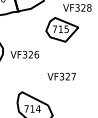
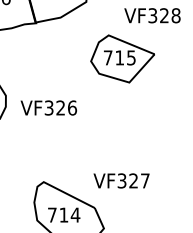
text: (61, 76) -> (121, 180), moved

